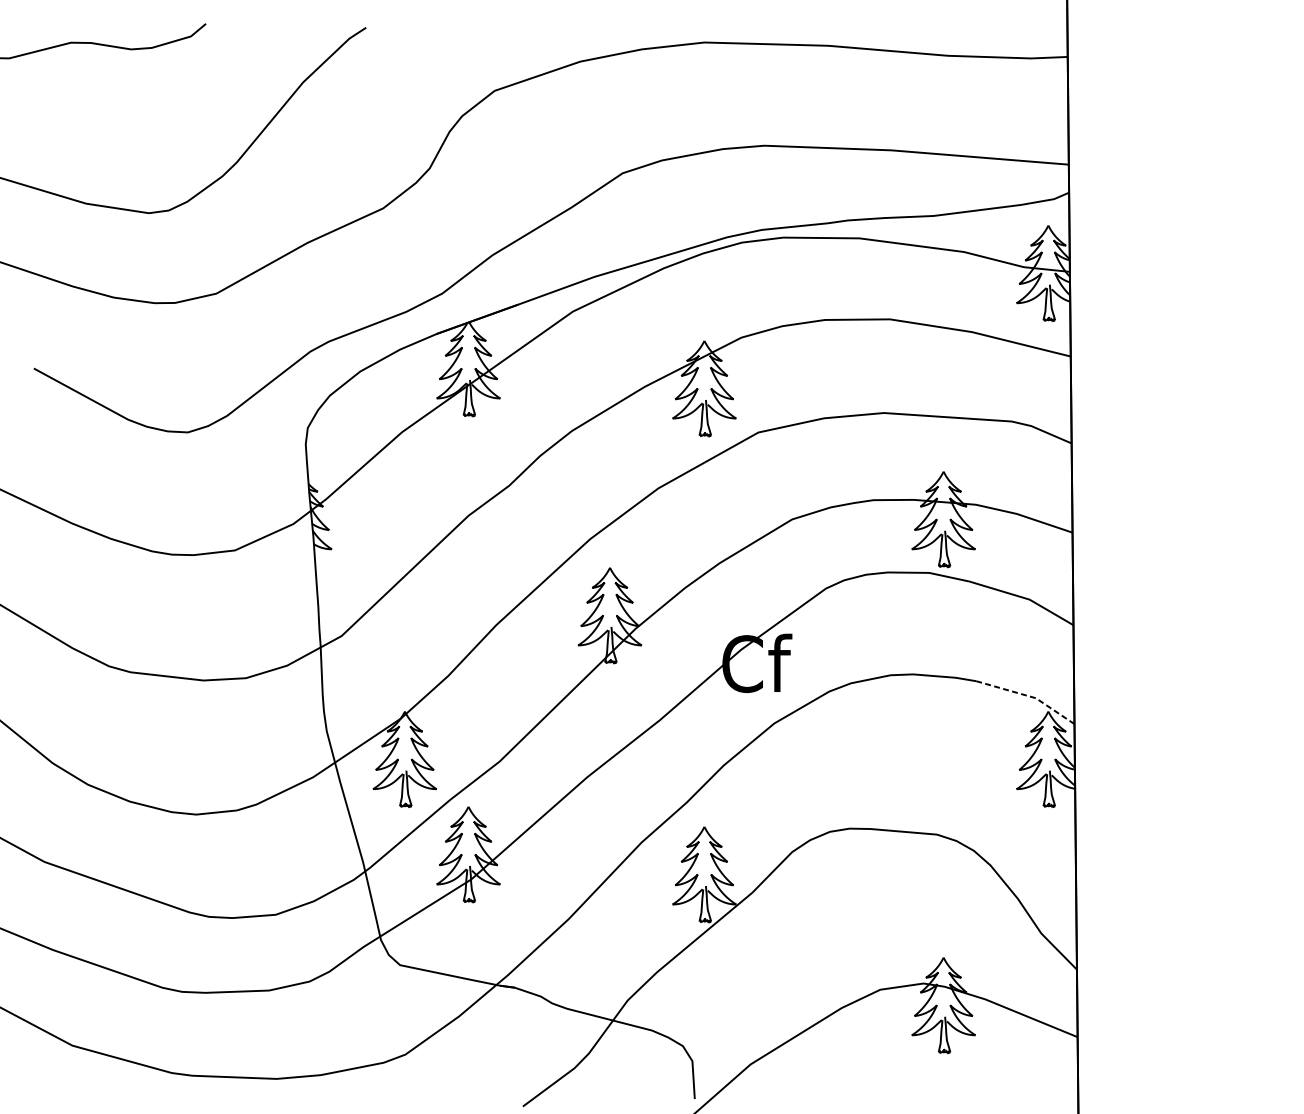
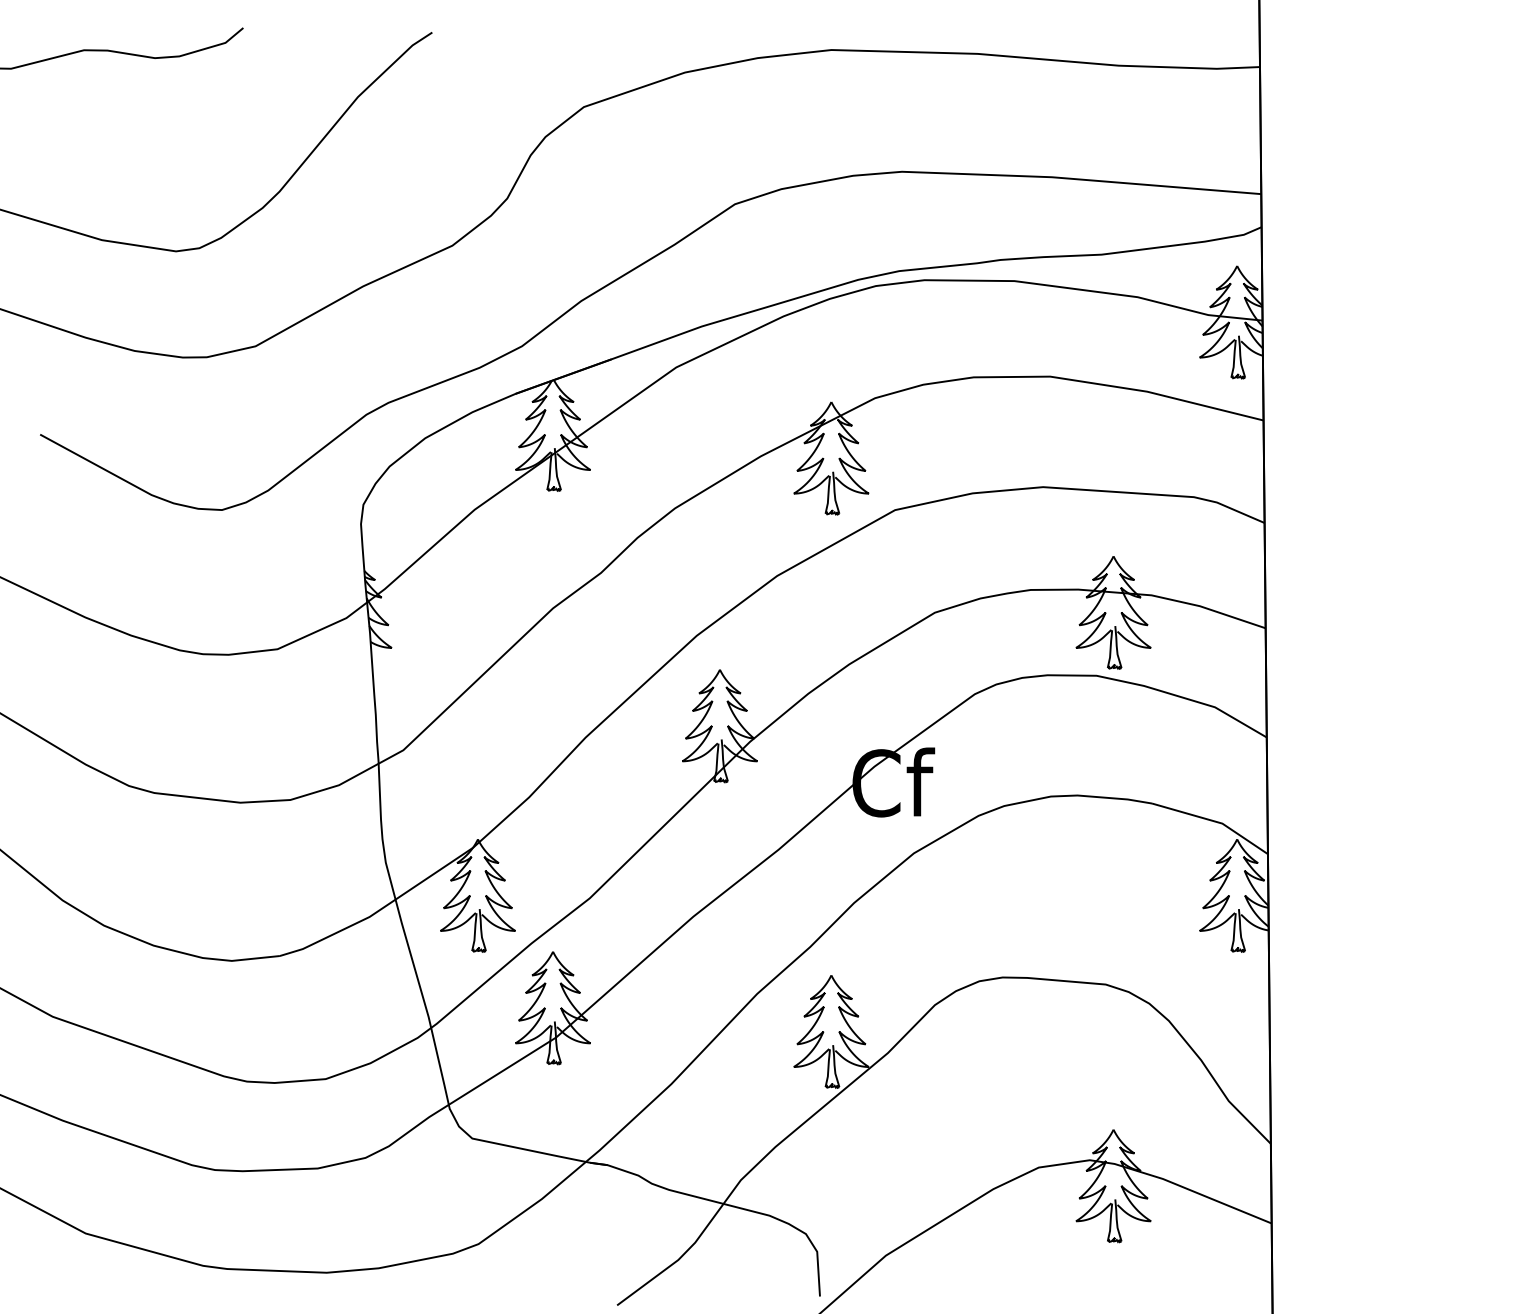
line: (1028, 696) -> (1213, 821), dashed -> solid

